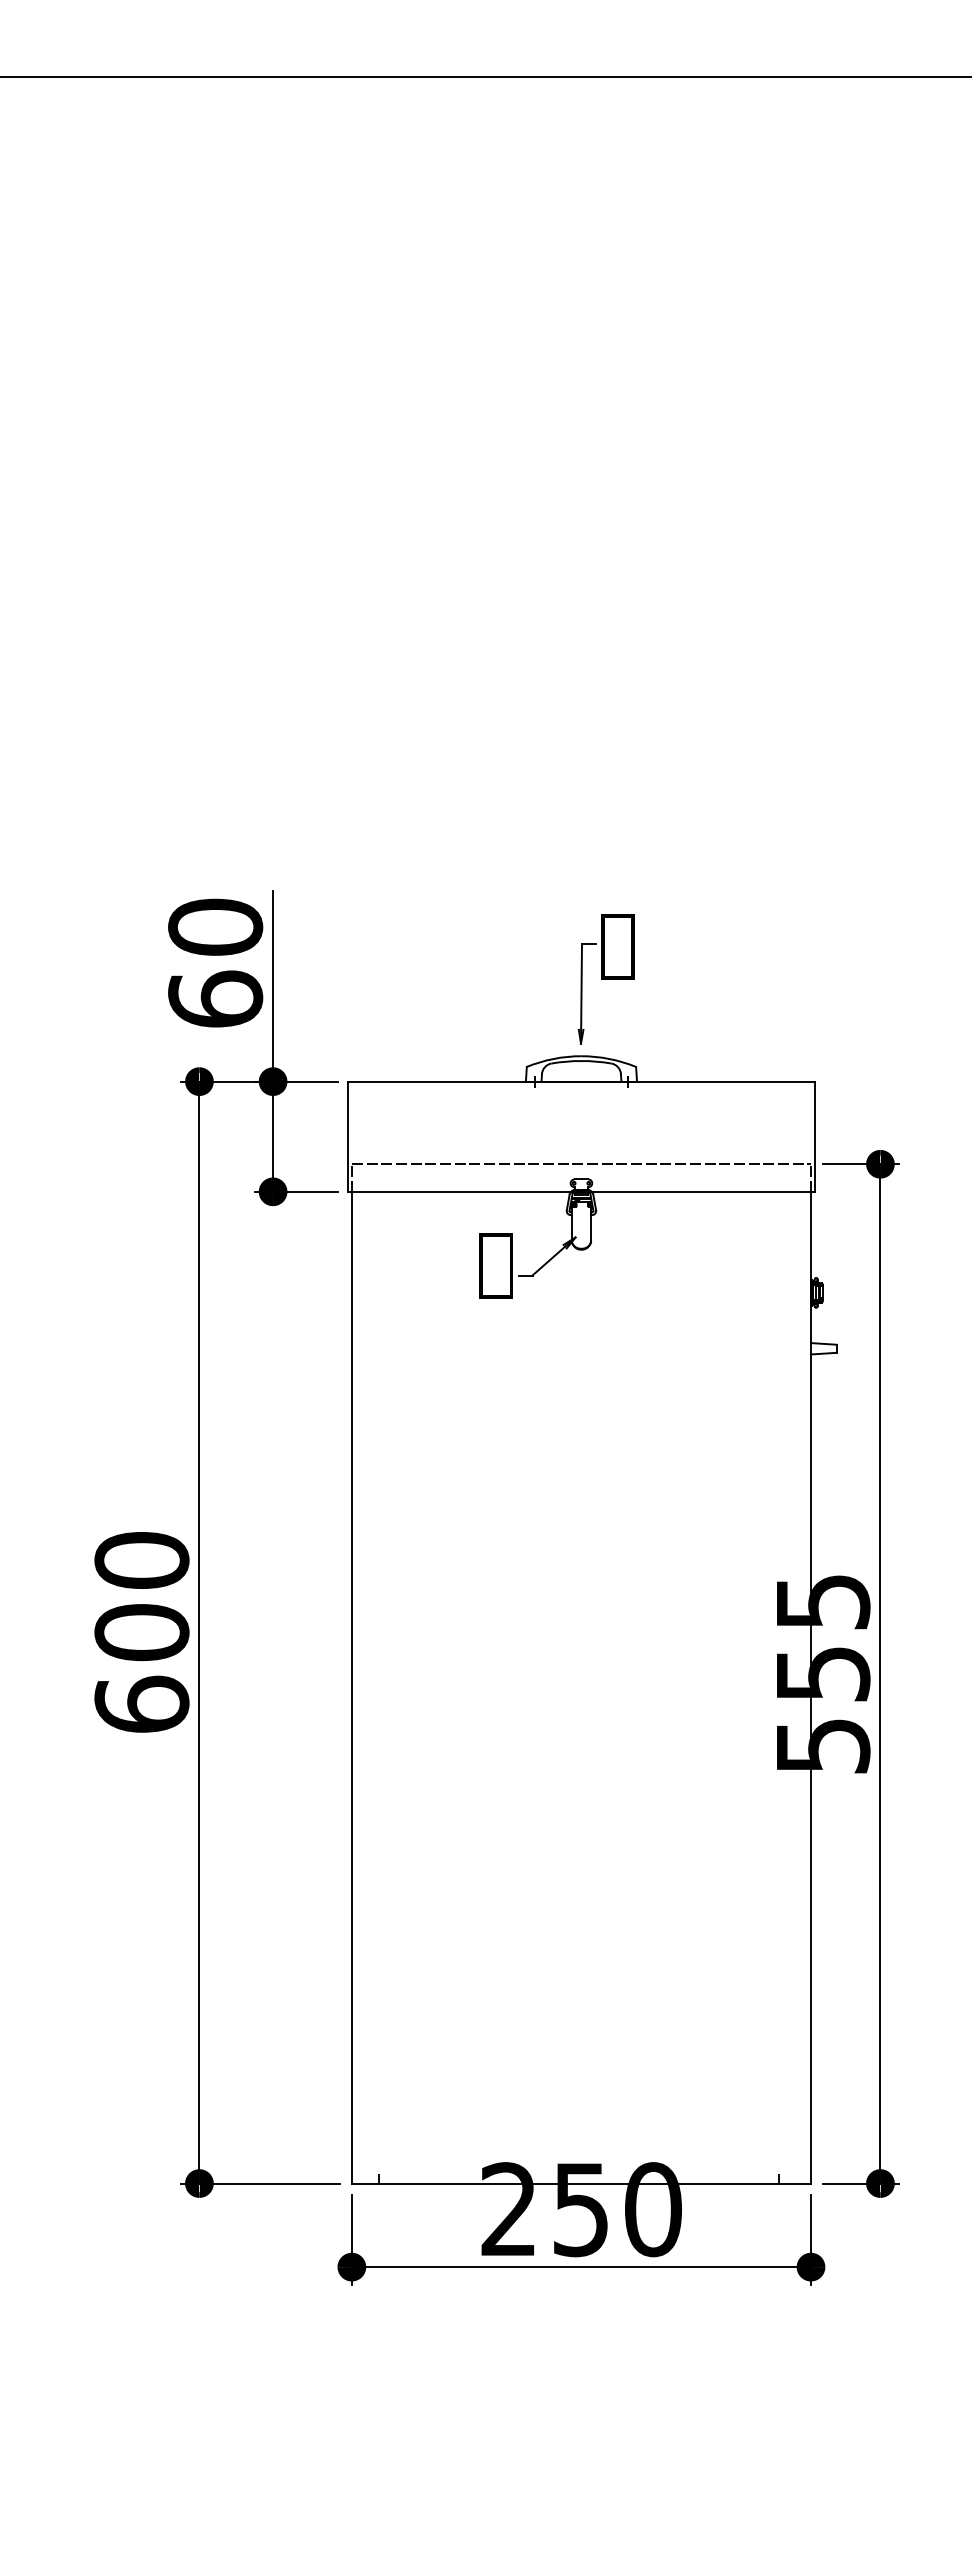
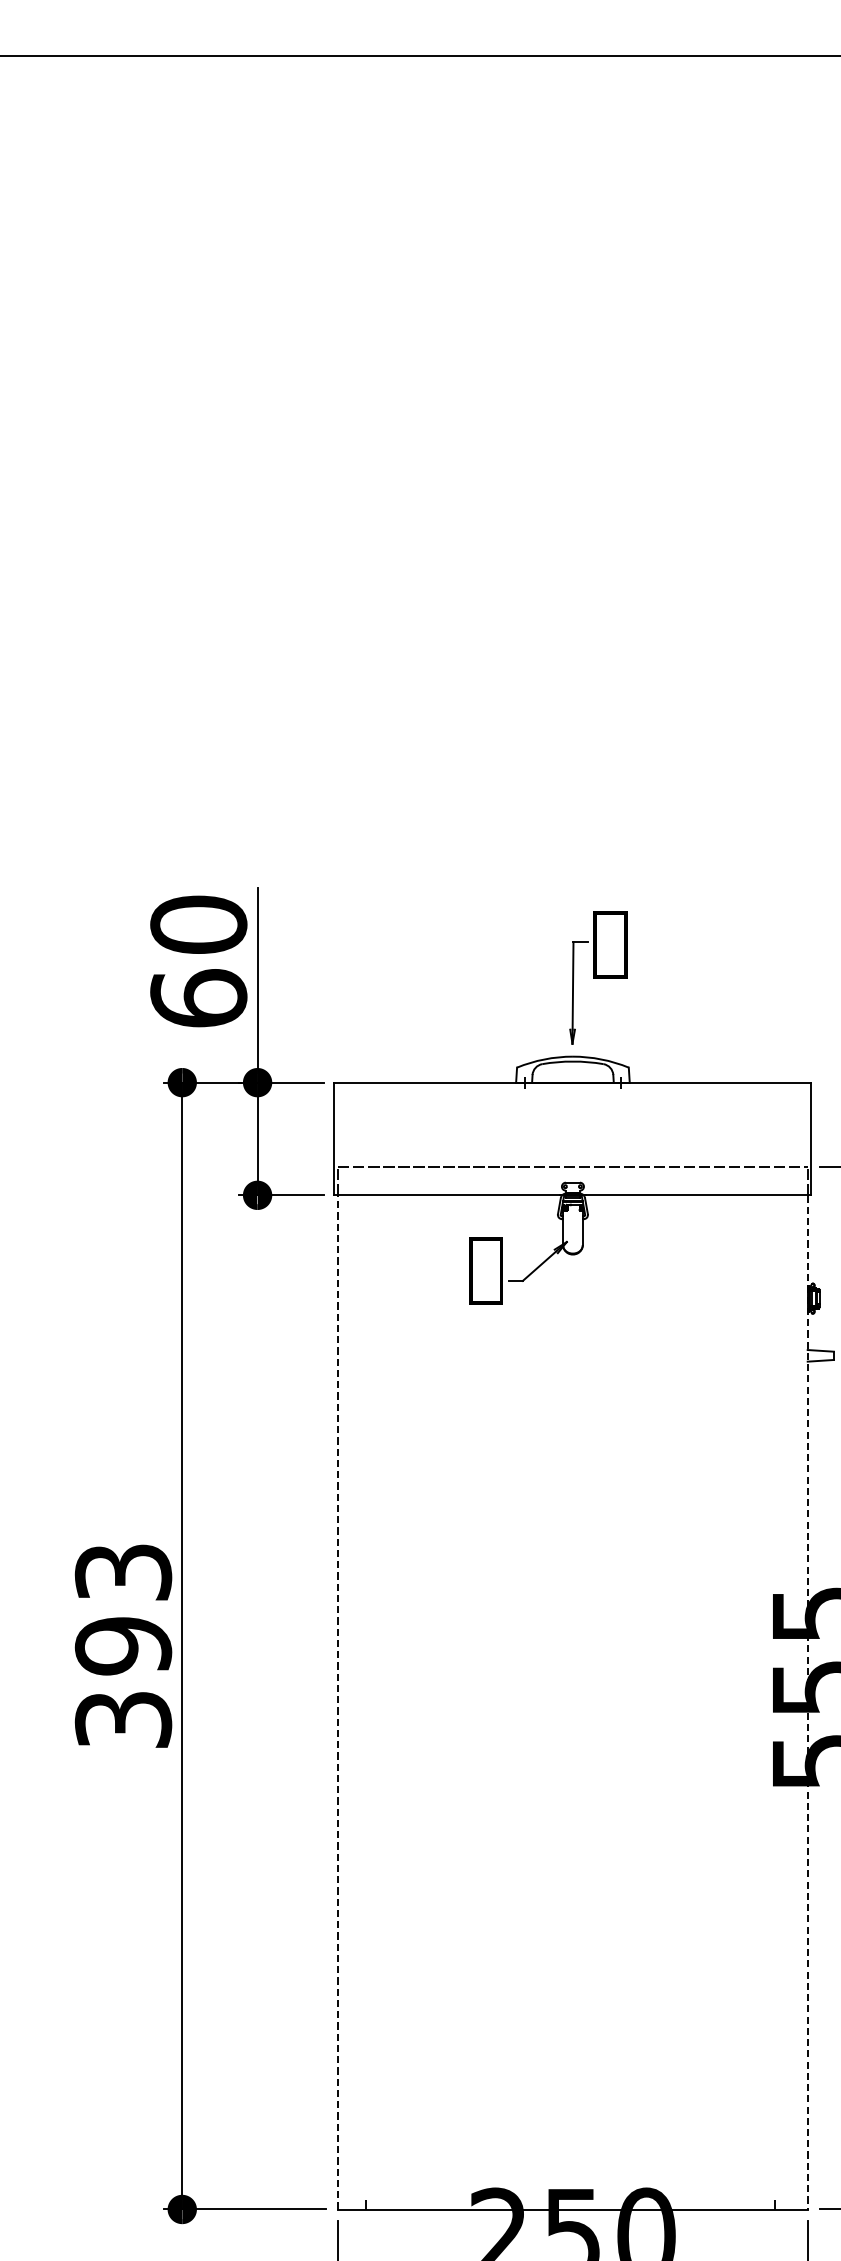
text: (141, 1632) -> (123, 1645), 600 -> 393
line: (351, 1687) -> (337, 1702), solid -> dashed
line: (811, 1687) -> (808, 1702), solid -> dashed

